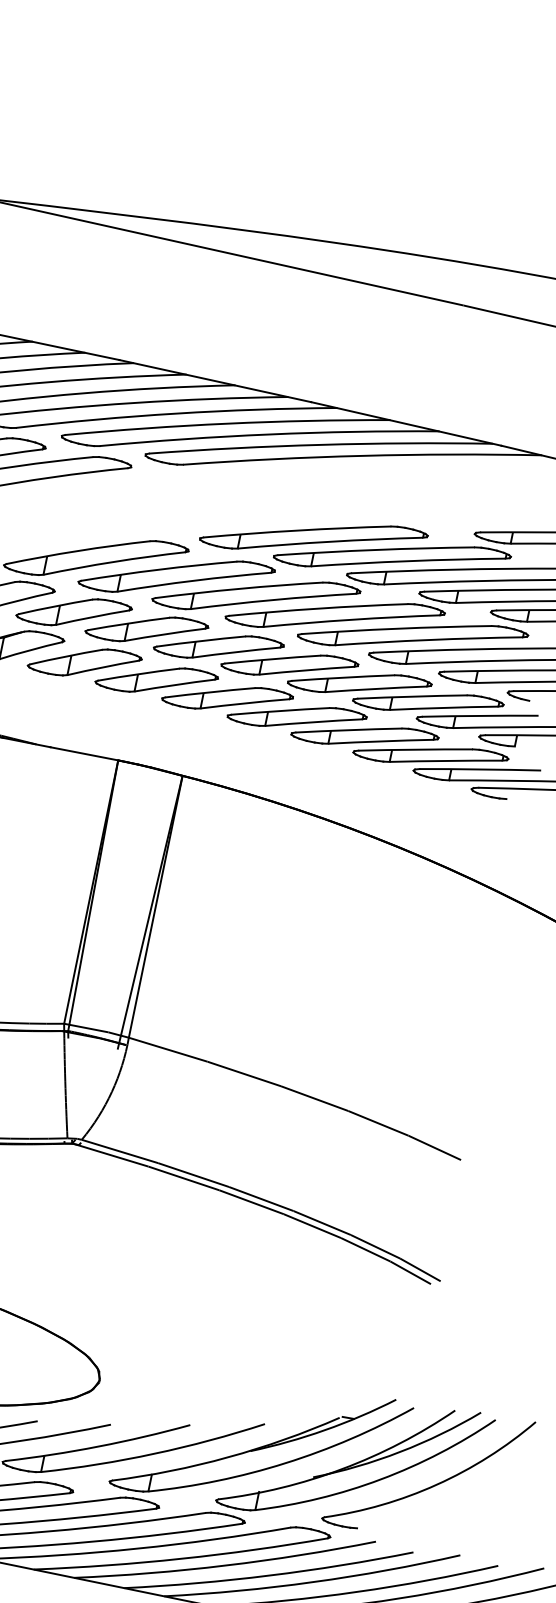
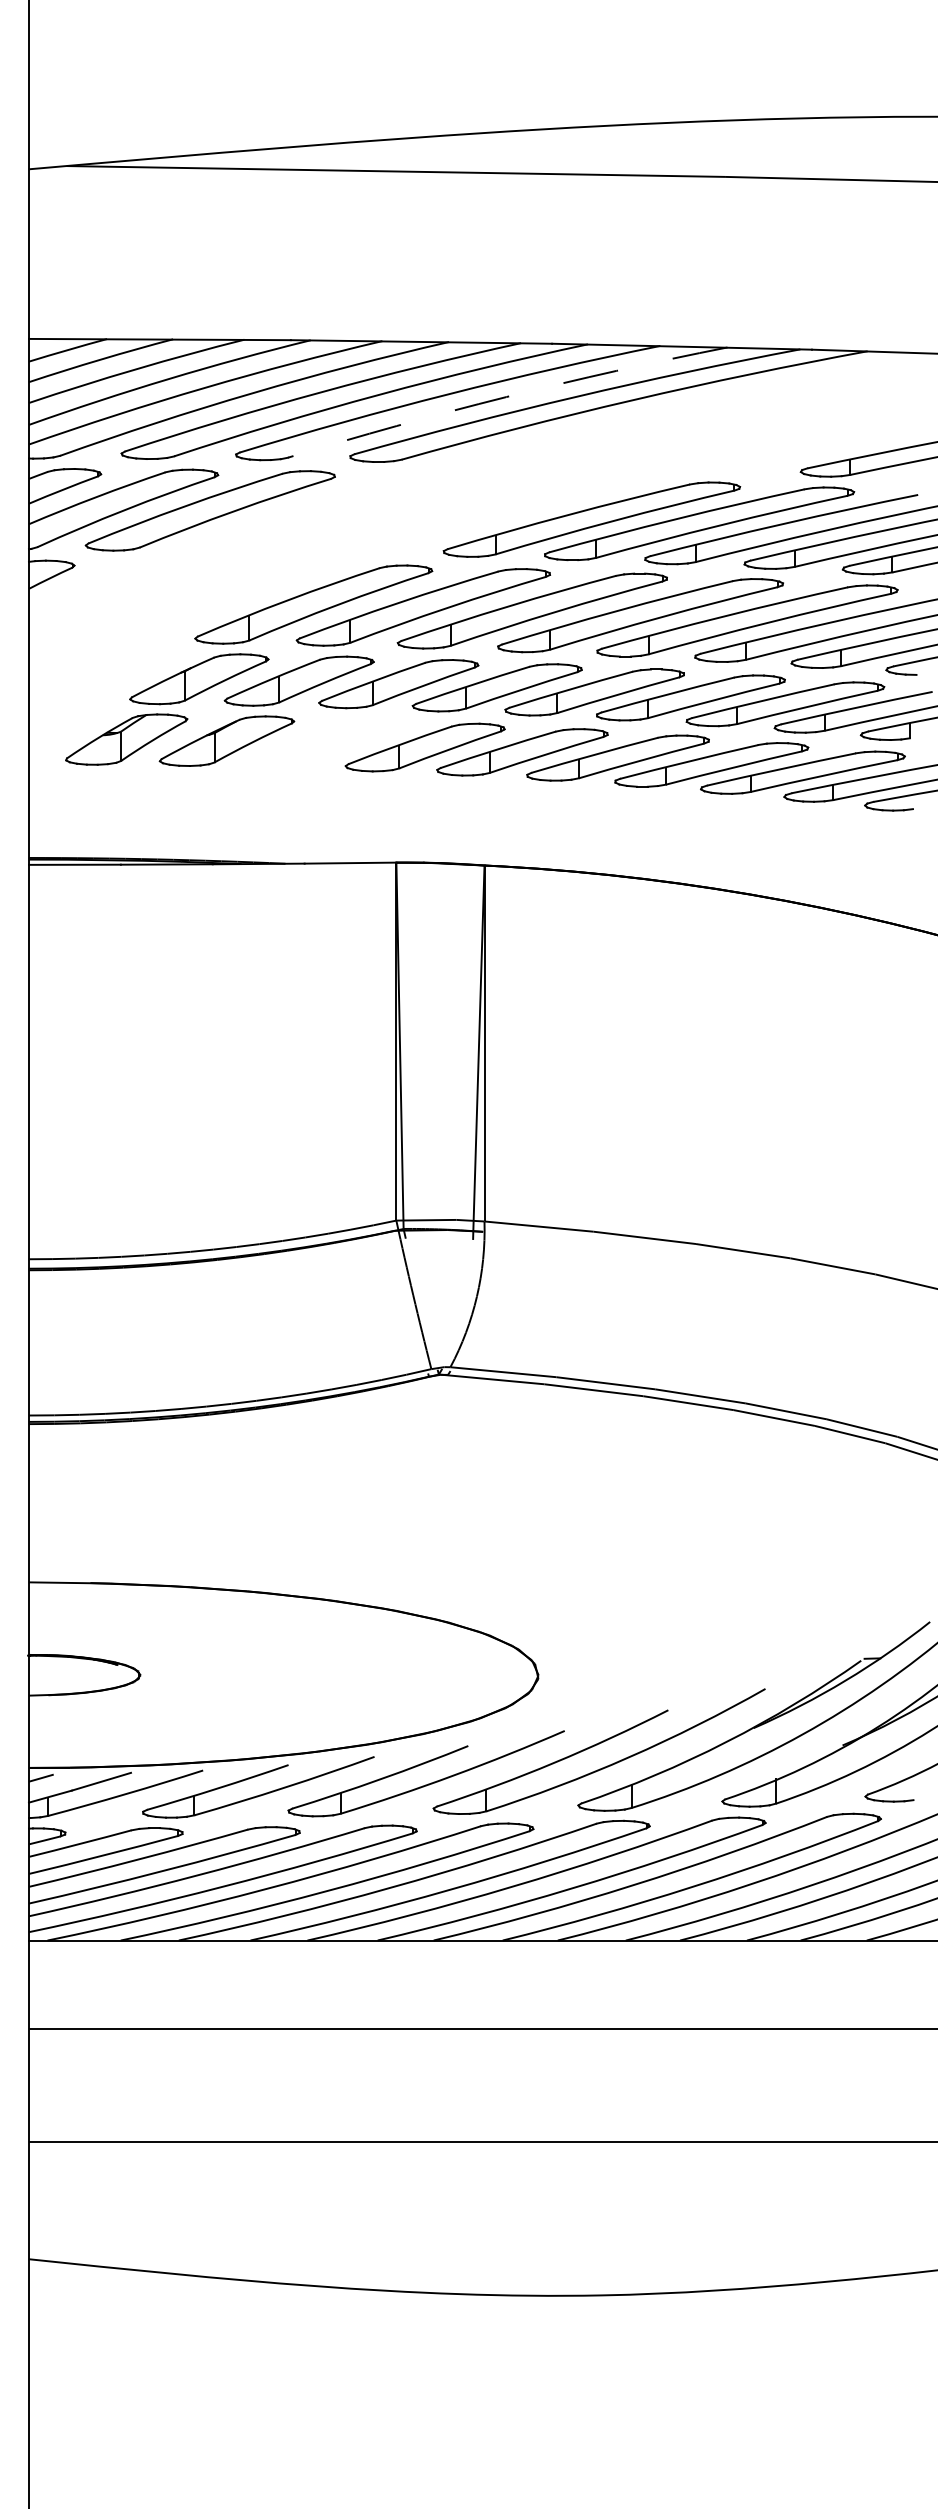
arc: (269, 434) -> (506, 397), solid -> dashed
part: (84, 662) -> (326, 743), removed

